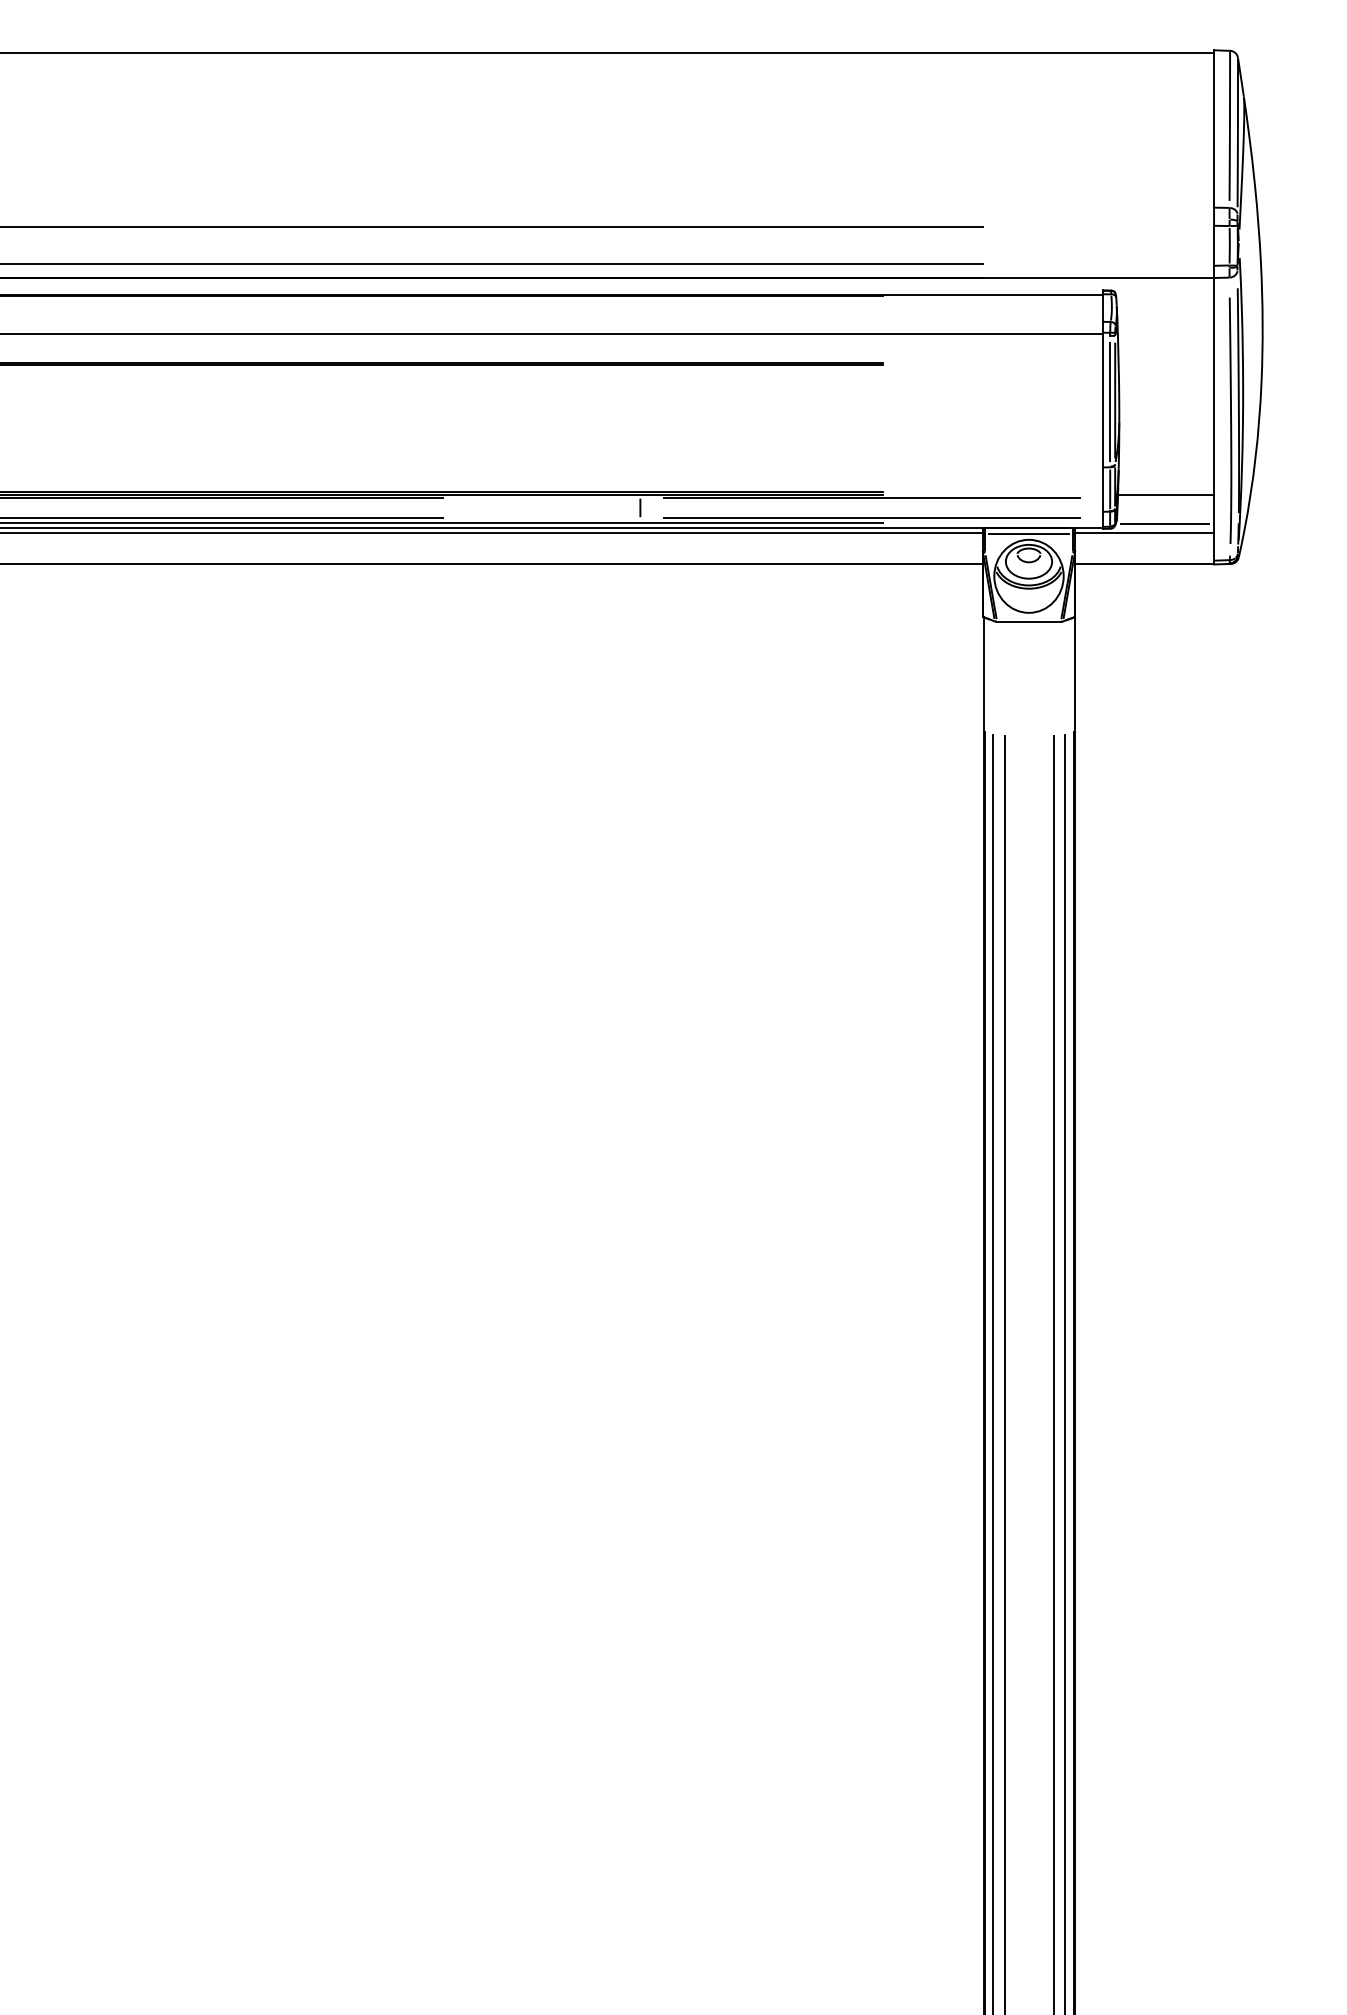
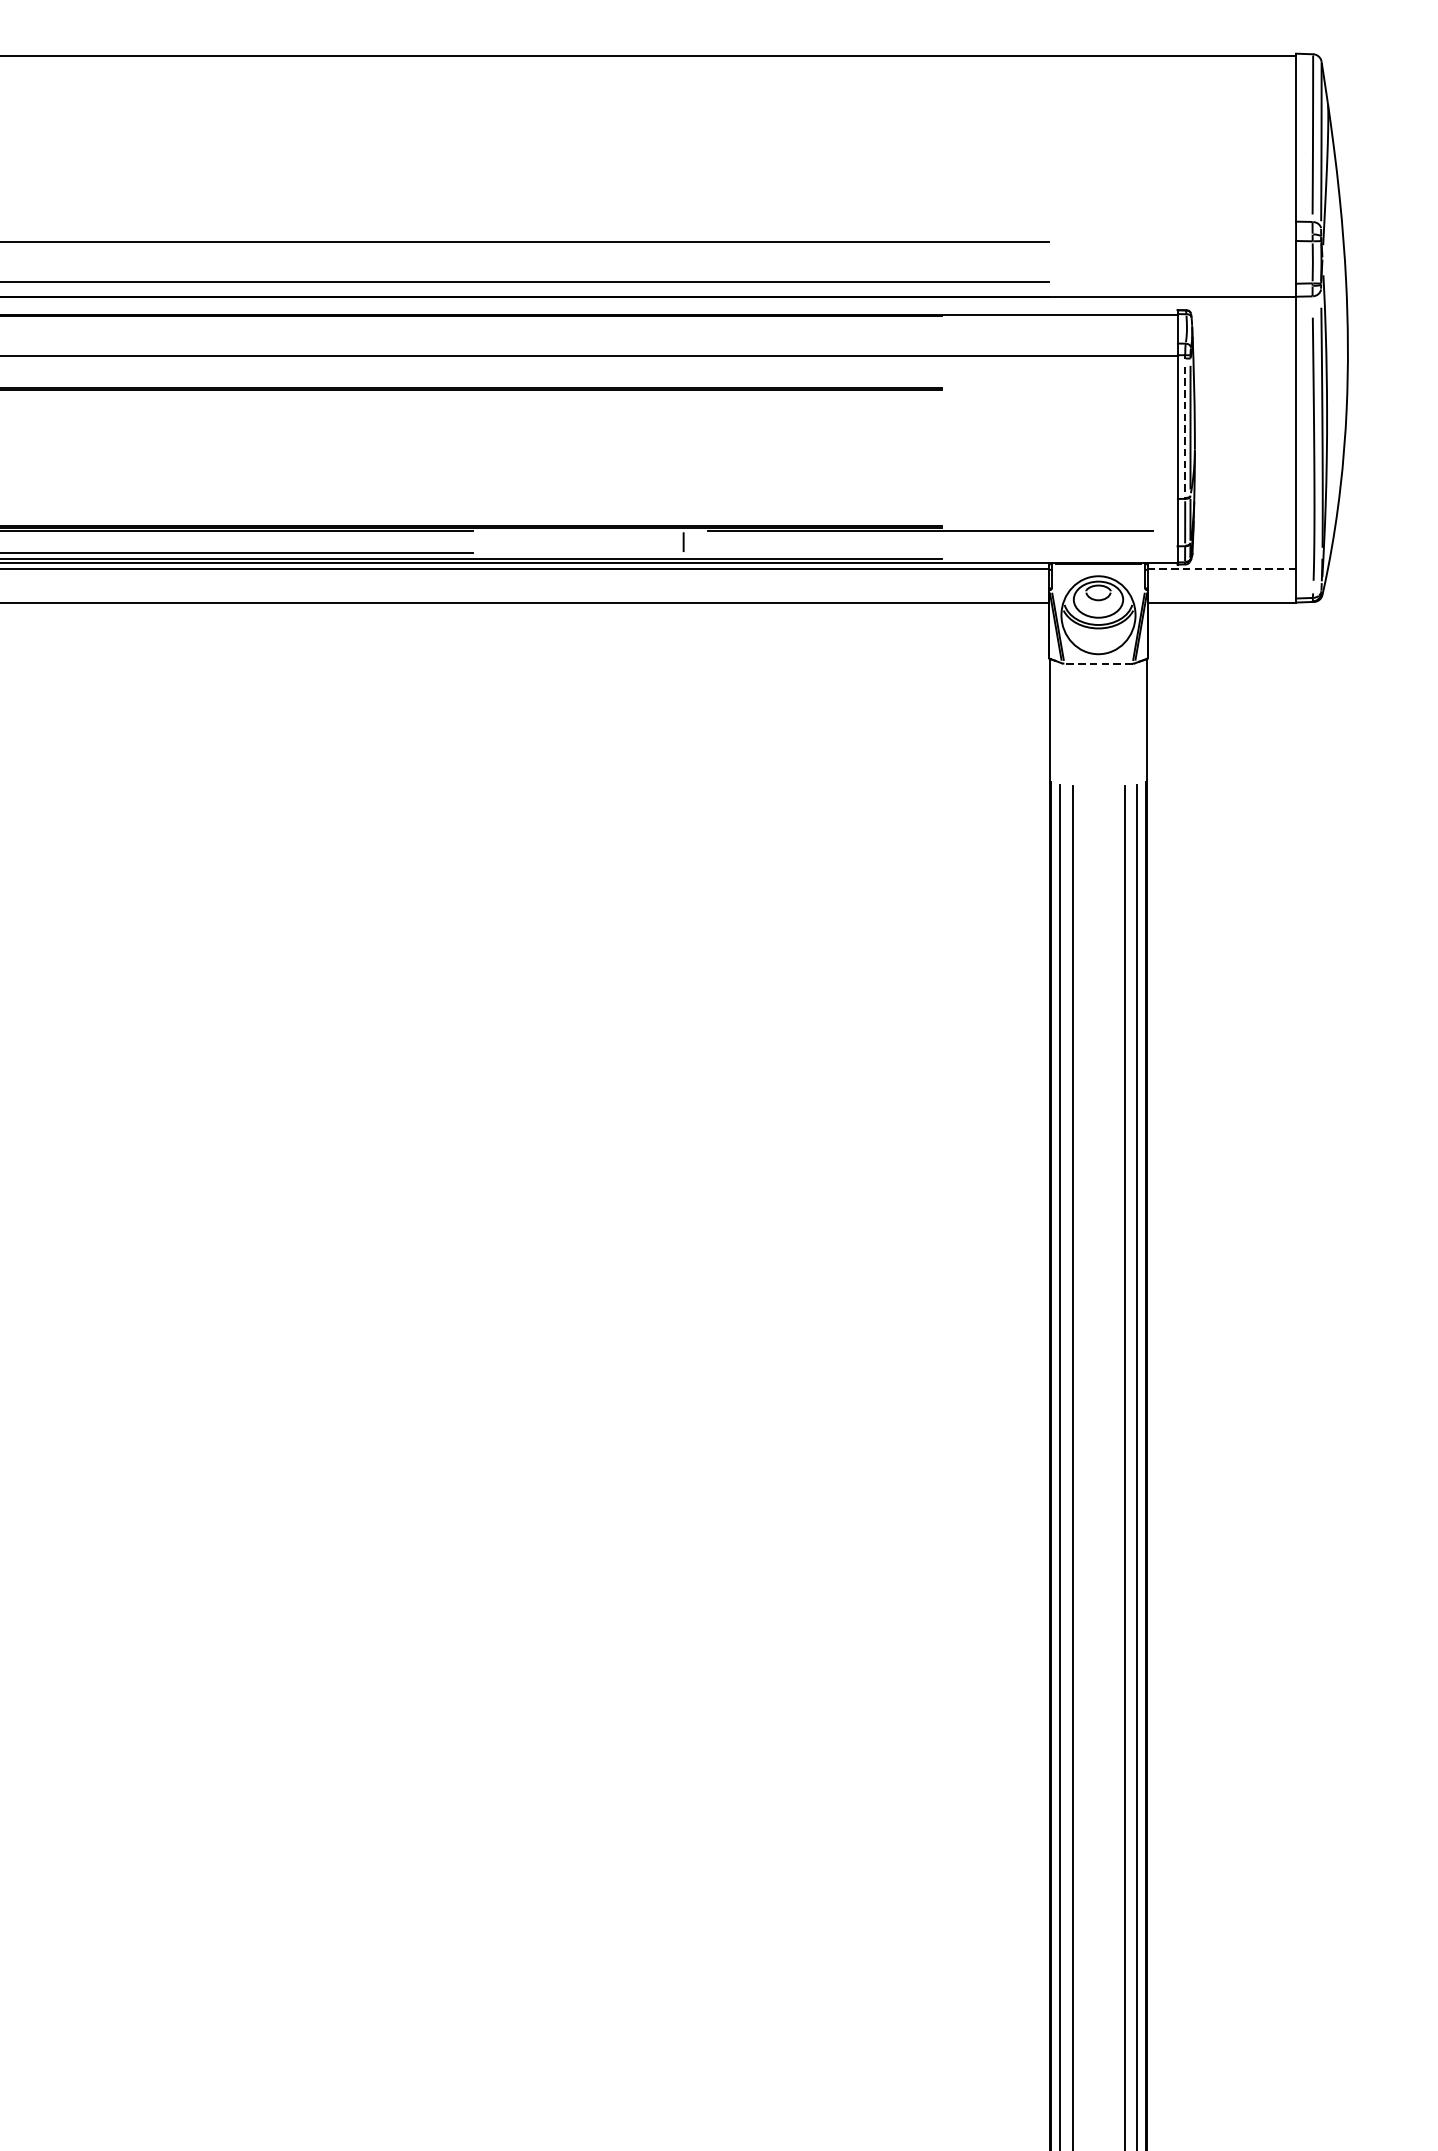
line: (1110, 401) -> (1185, 428), solid -> dashed
line: (1165, 494) -> (1244, 527), removed
line: (871, 518) -> (930, 553), removed
line: (1164, 523) -> (1243, 558), removed
line: (1028, 533) -> (1097, 569), removed
line: (1144, 533) -> (1221, 569), solid -> dashed
line: (1029, 621) -> (1099, 663), solid -> dashed

